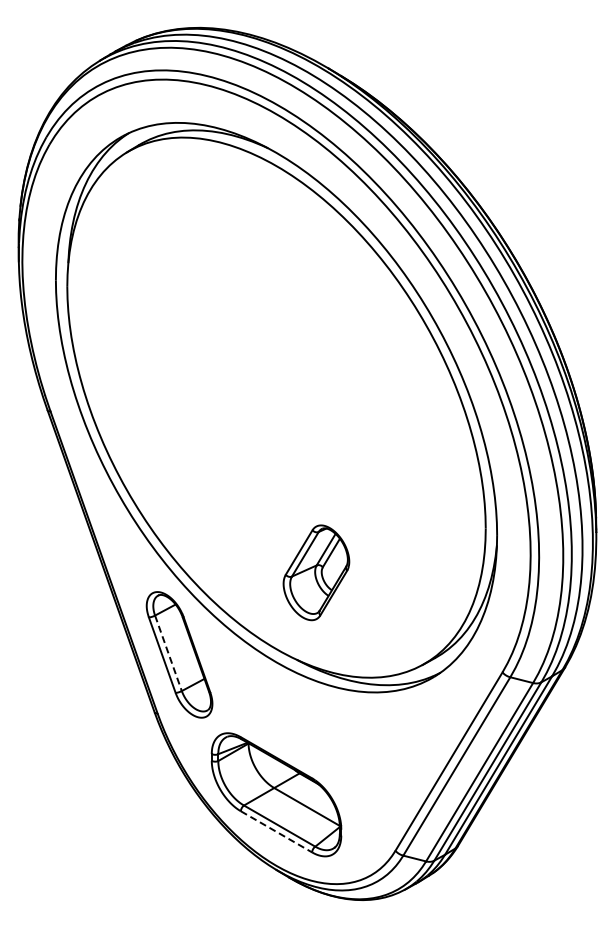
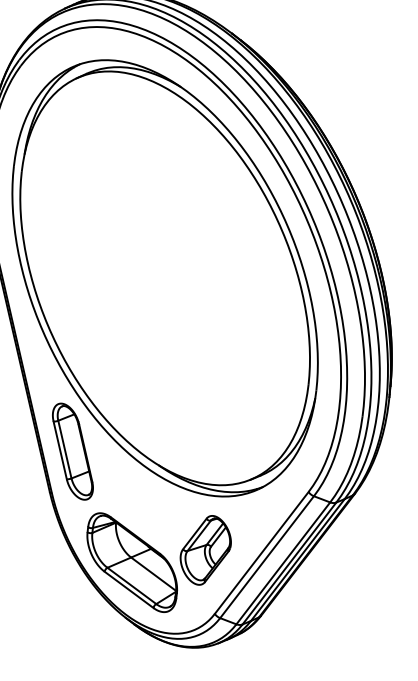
part: (316, 572) -> (205, 550), moved
line: (168, 653) -> (64, 449), dashed -> solid
line: (276, 832) -> (129, 590), dashed -> solid

